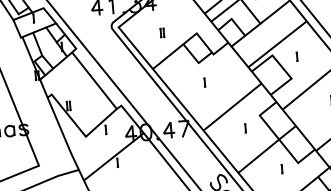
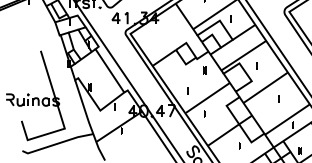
part: (162, 32) -> (204, 70), moved
part: (203, 82) -> (187, 90), moved
part: (245, 127) -> (204, 113), moved

